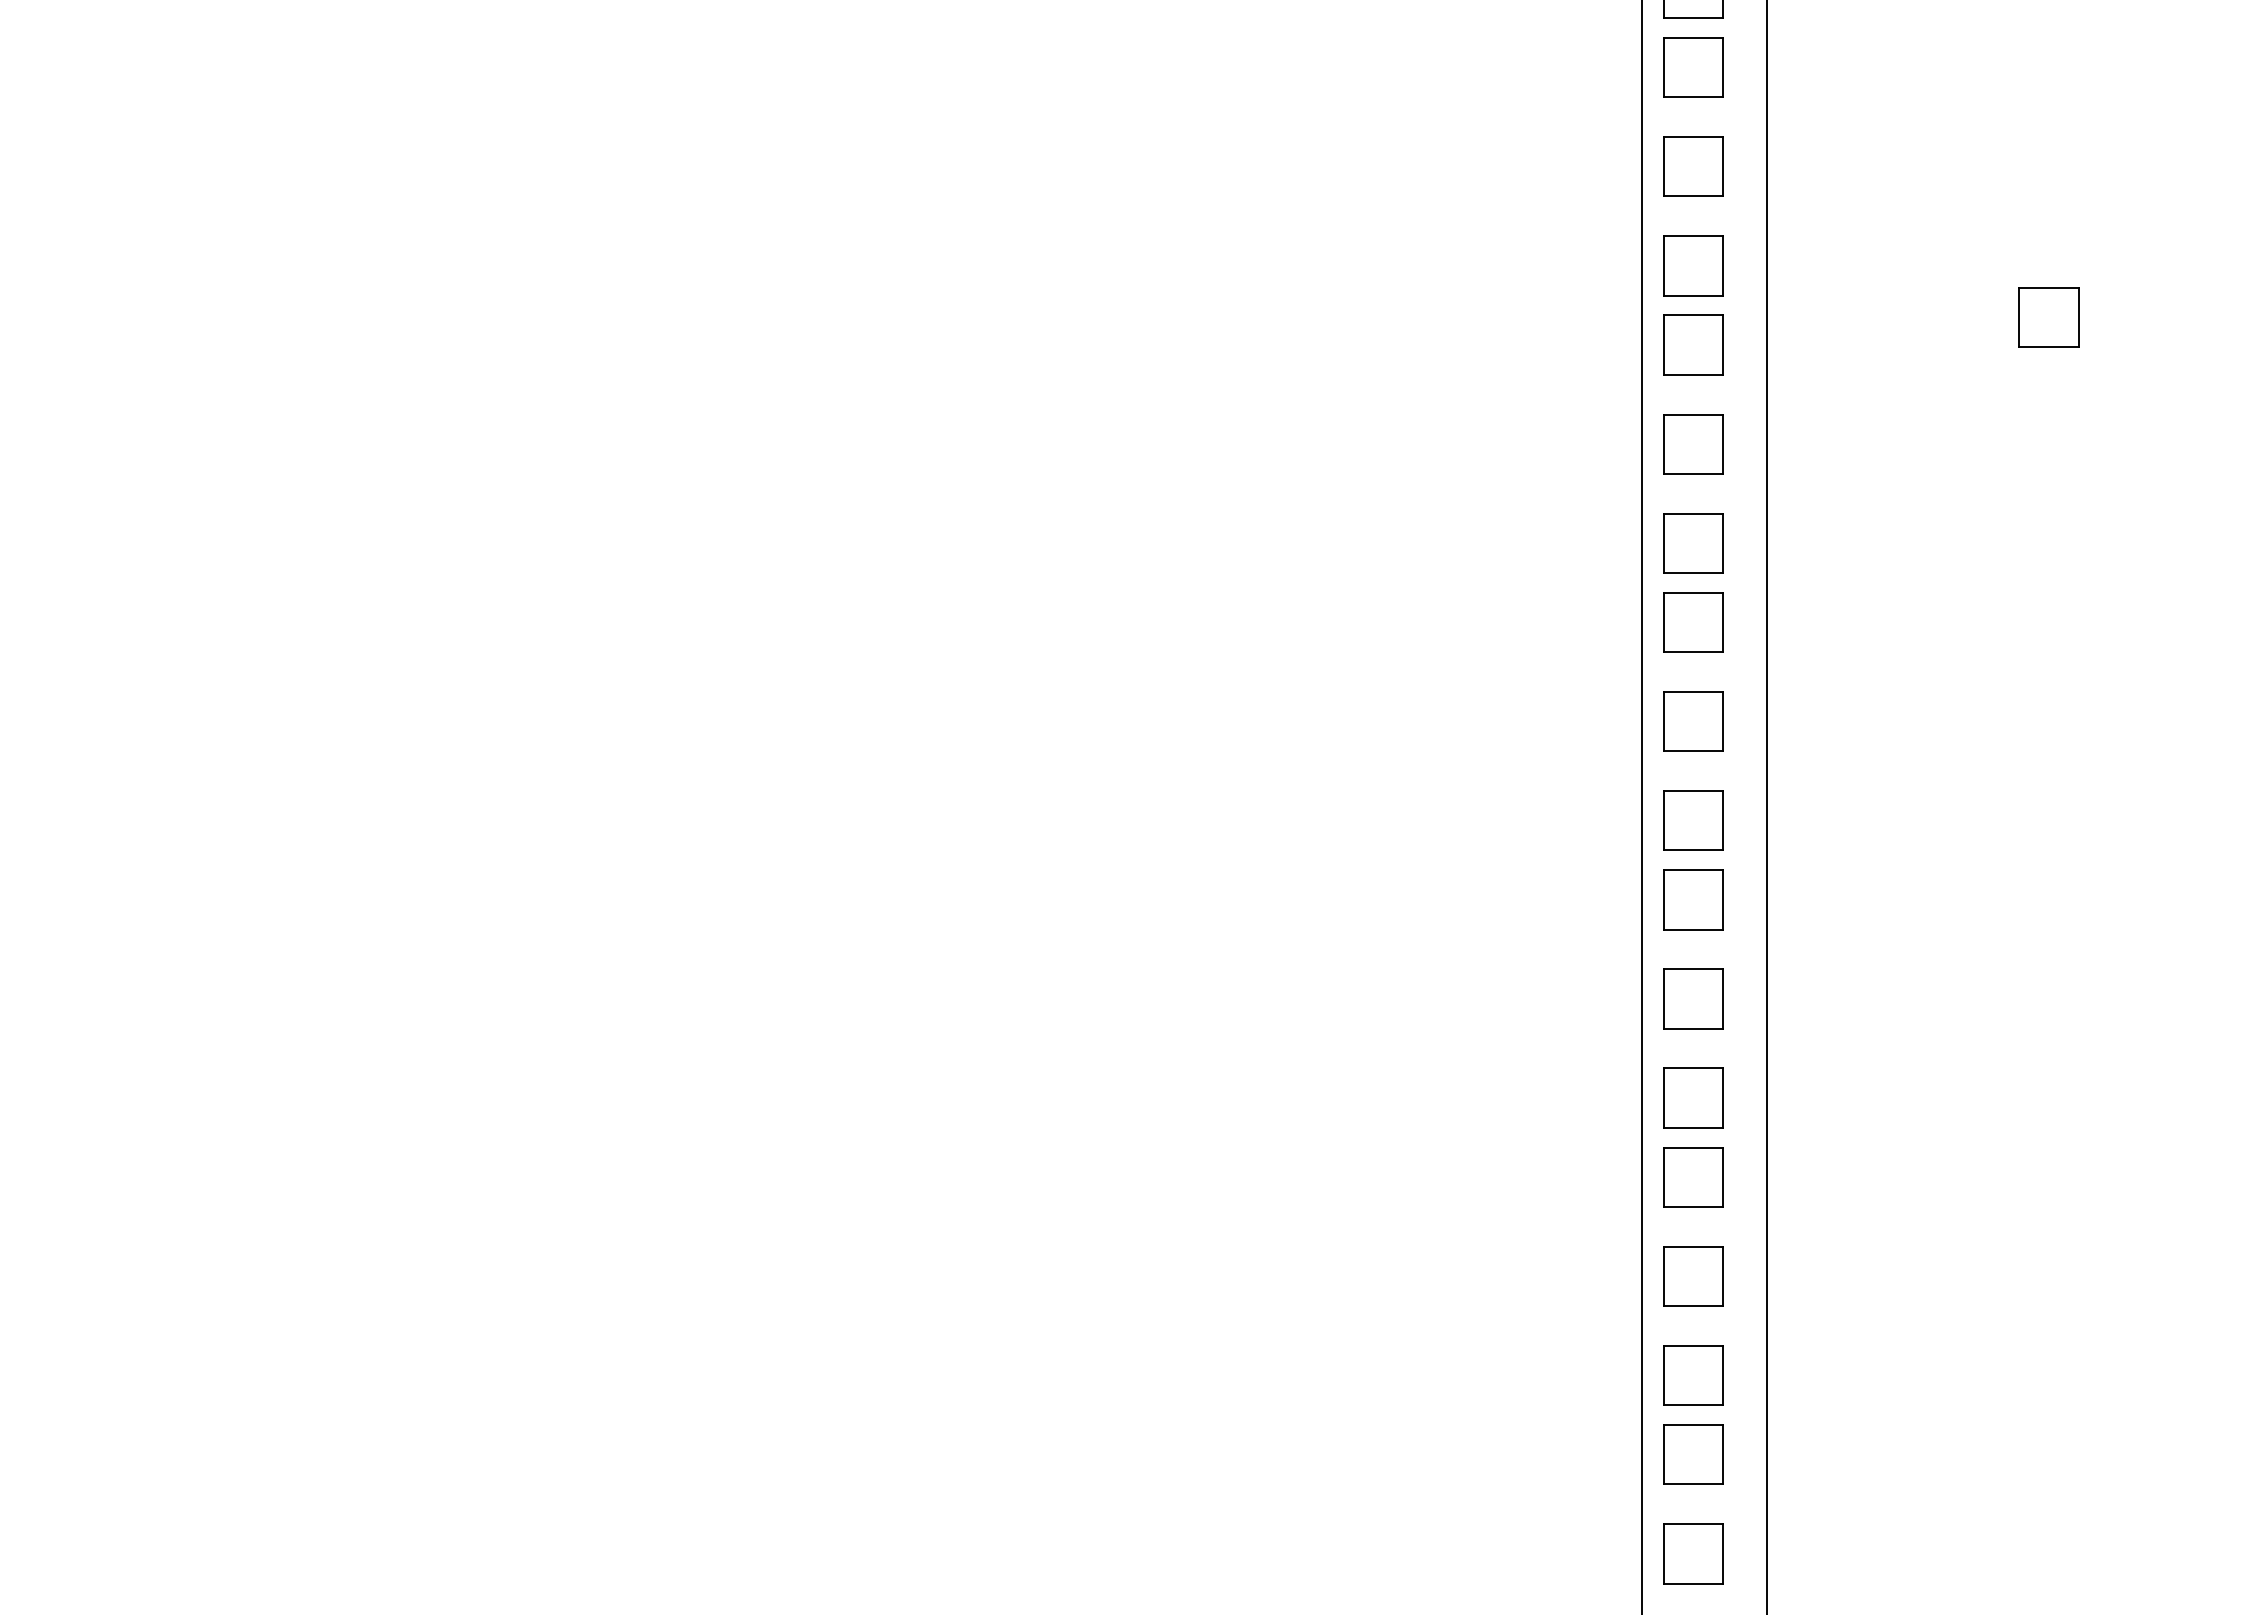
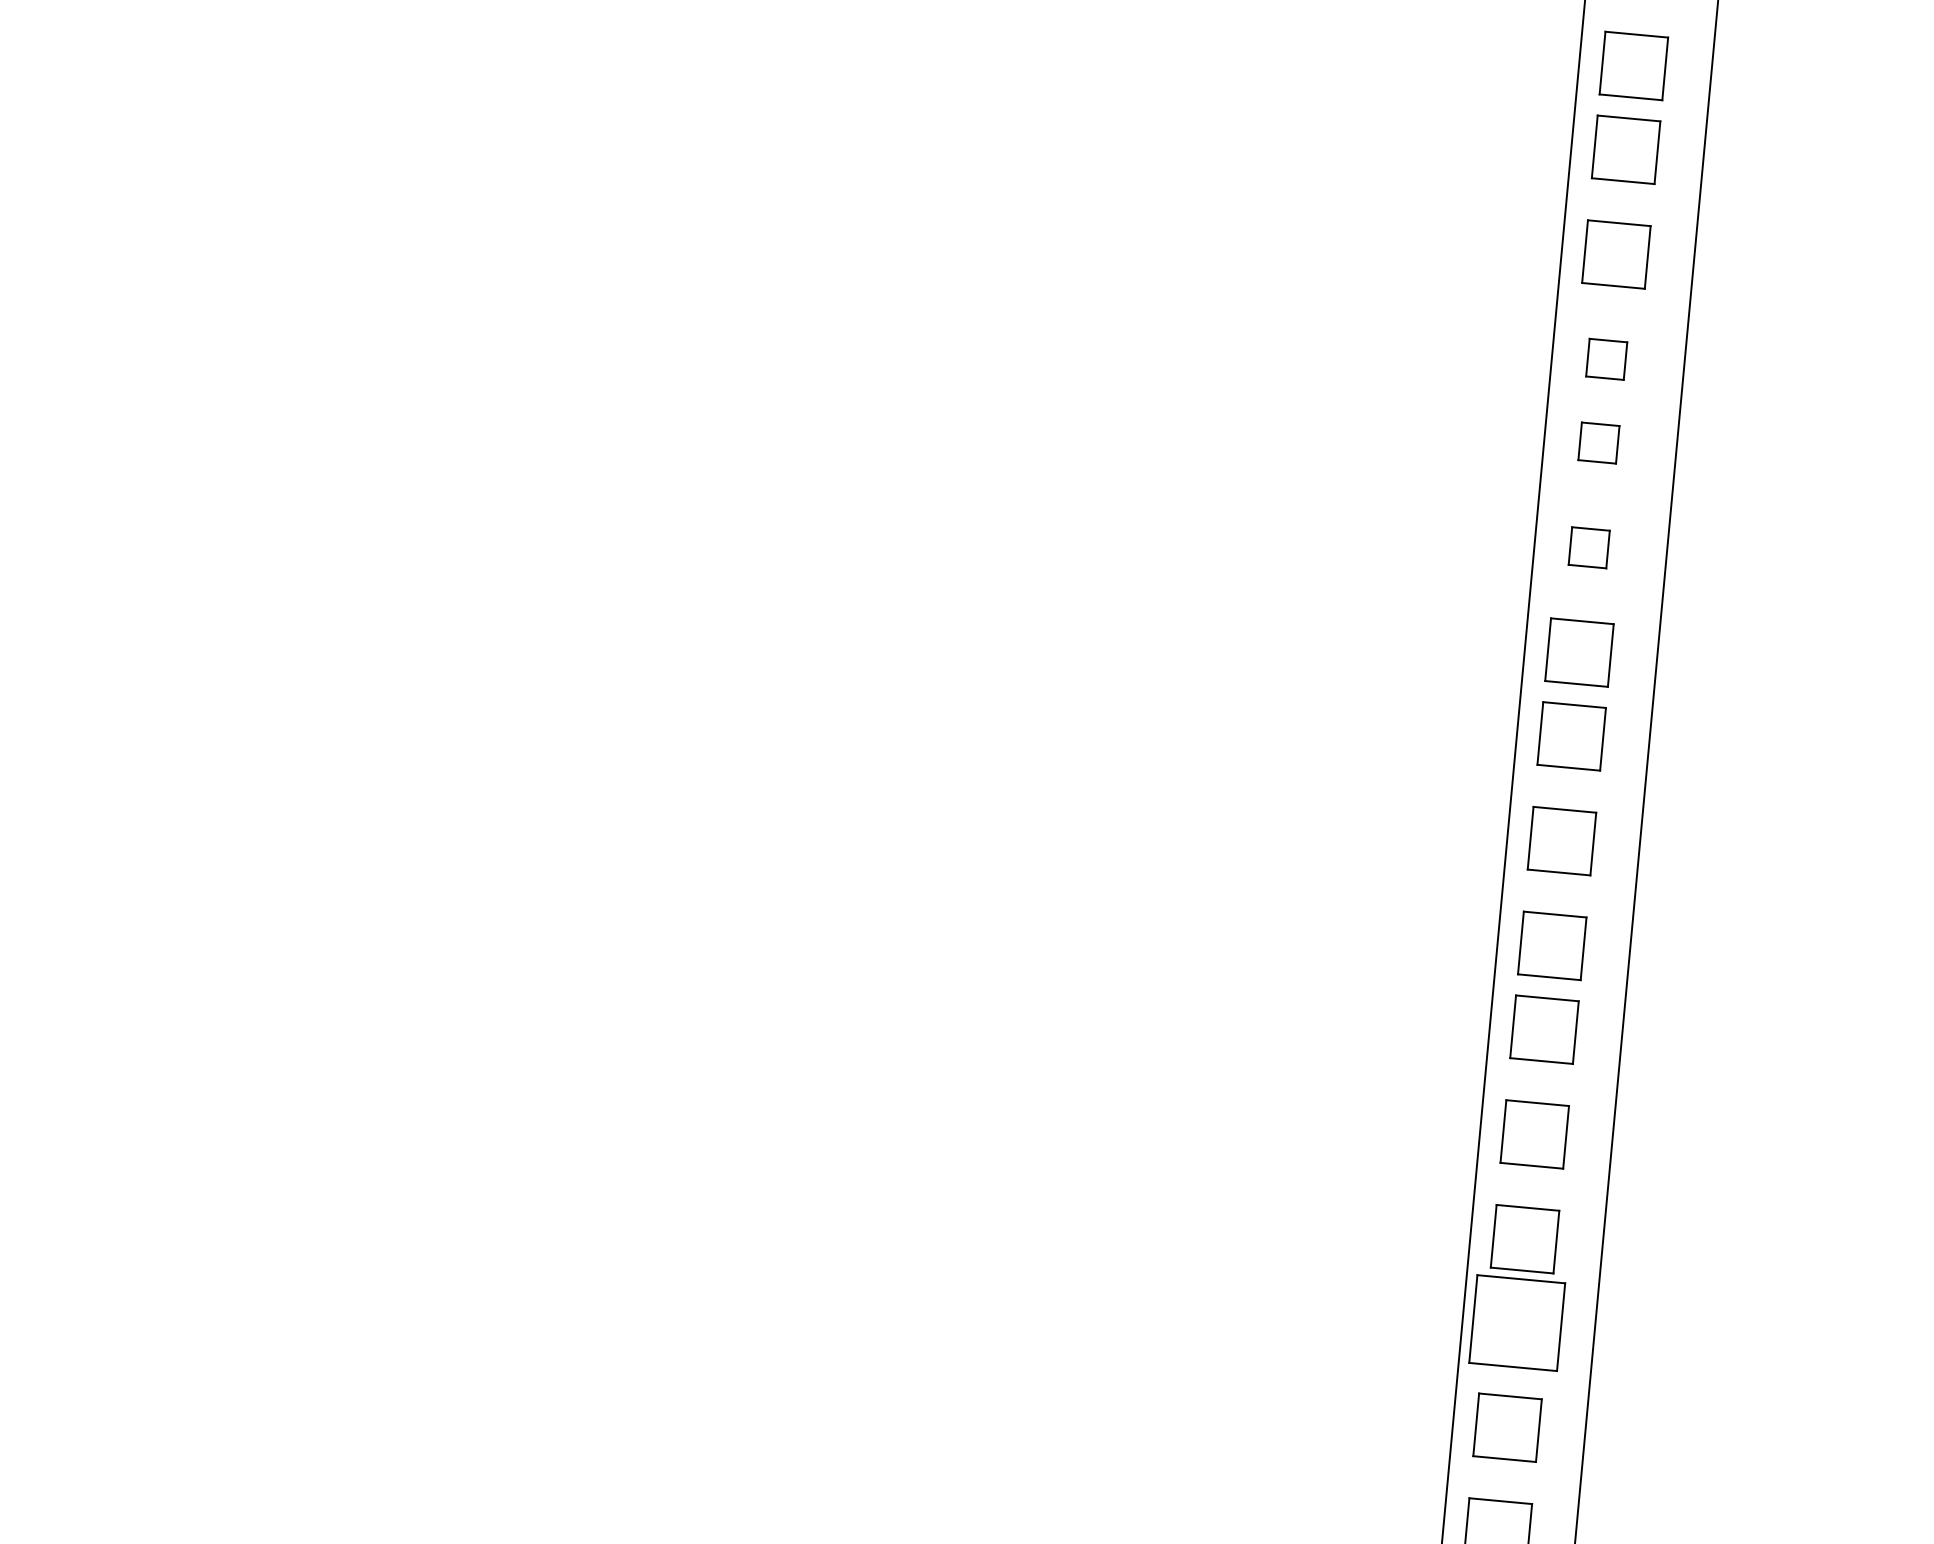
part: (1693, 543) -> (1606, 359), size x0.6
part: (1693, 622) -> (1599, 443), size x0.6
part: (1693, 721) -> (1589, 547), size x0.6
part: (1693, 1454) -> (1517, 1322), size x1.4

